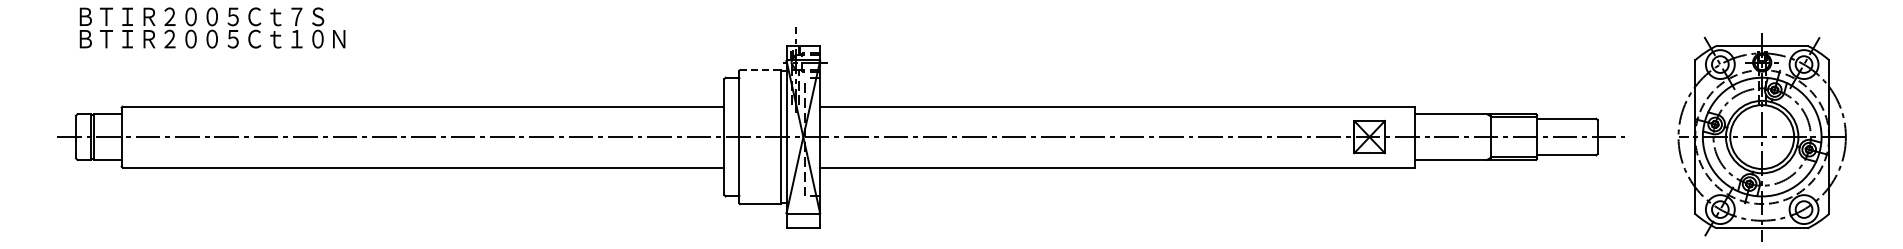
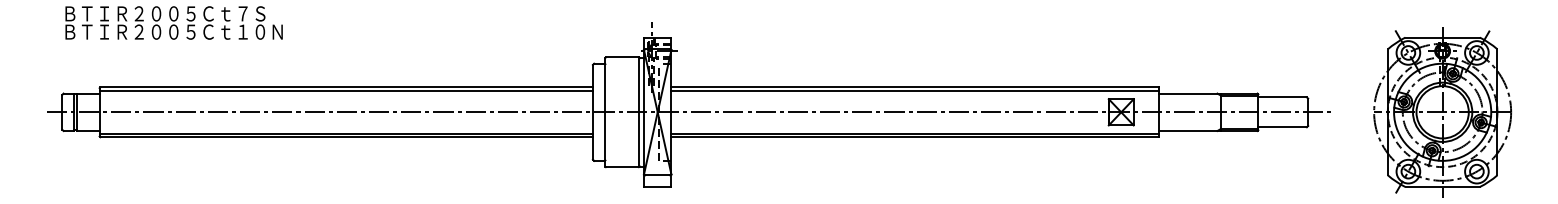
line: (760, 70) -> (622, 57), dashed -> solid
line: (422, 110) -> (345, 90), added
line: (1117, 110) -> (914, 90), added
line: (422, 163) -> (345, 133), added
line: (1117, 163) -> (914, 133), added

